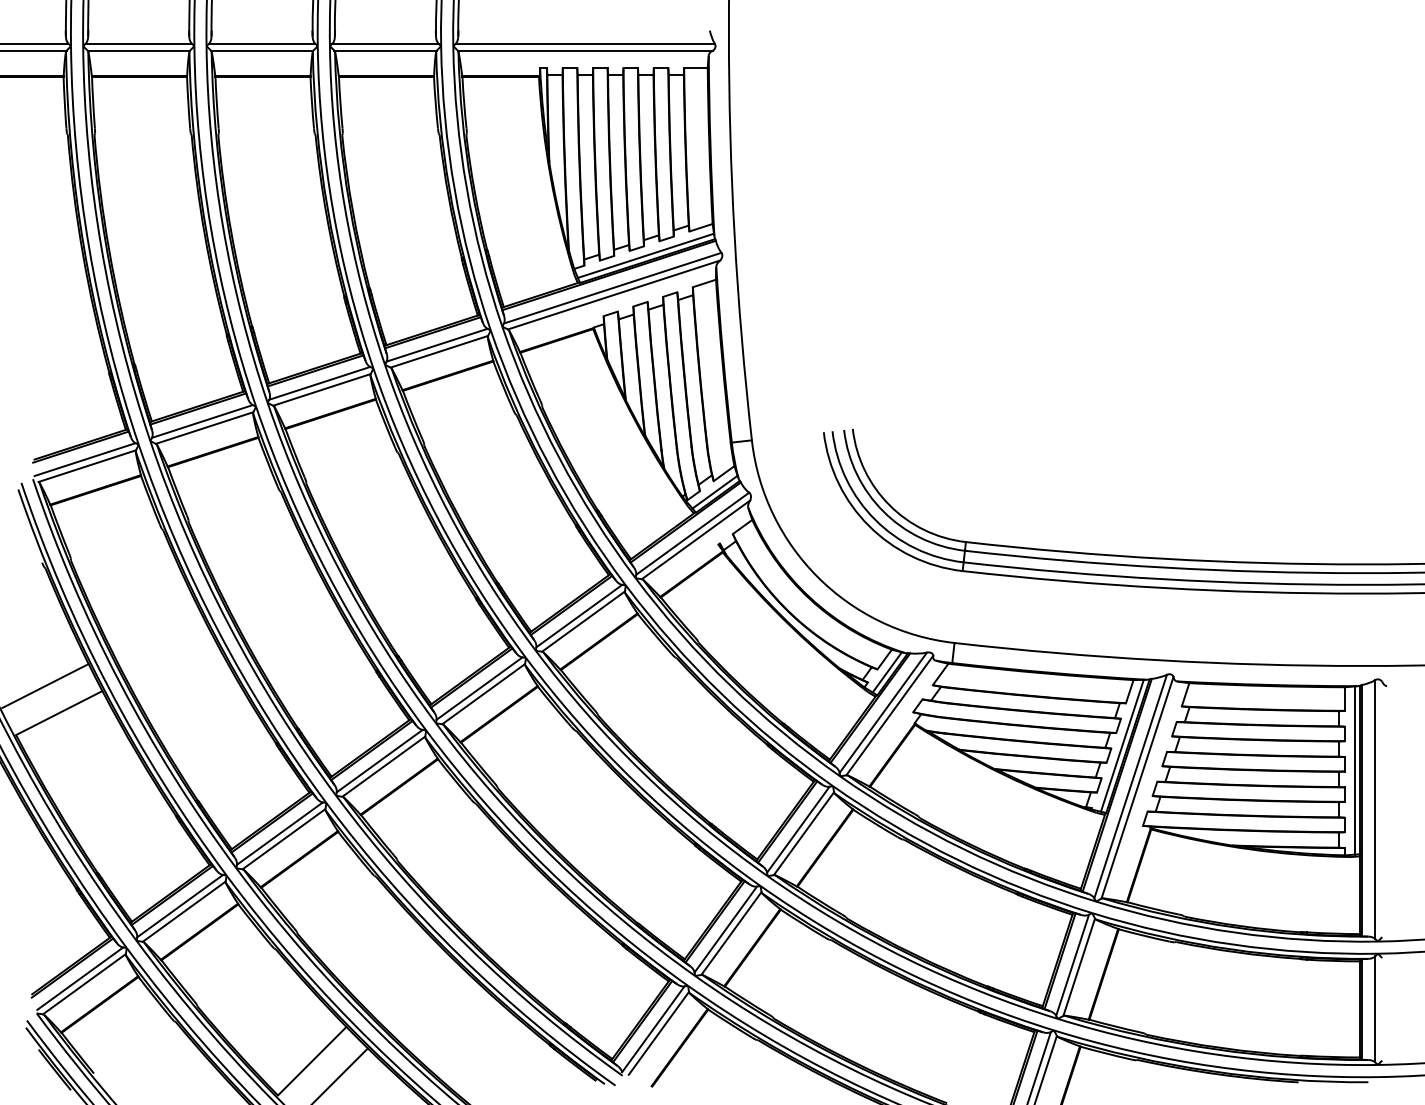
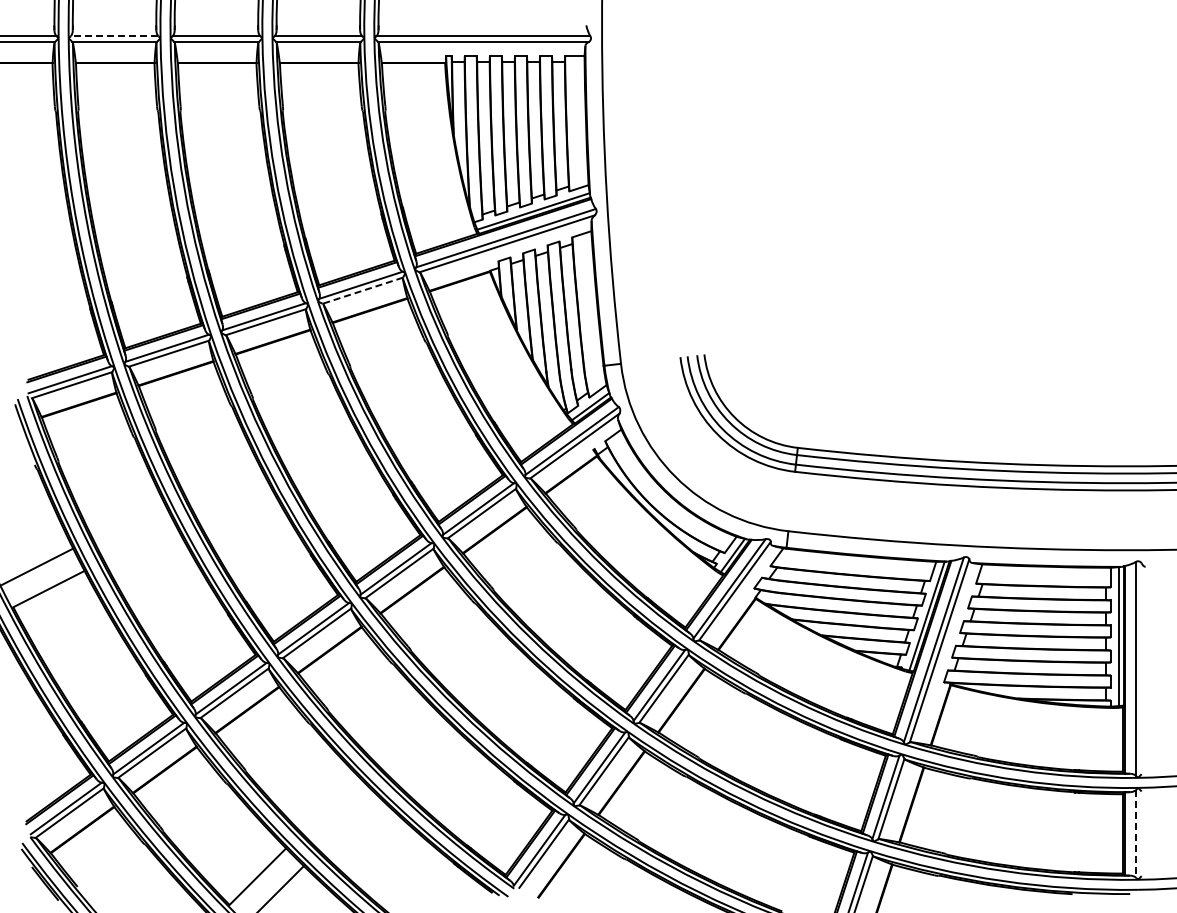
line: (138, 44) -> (114, 36), solid -> dashed
line: (438, 351) -> (362, 290), solid -> dashed
line: (1374, 1008) -> (1135, 833), solid -> dashed

